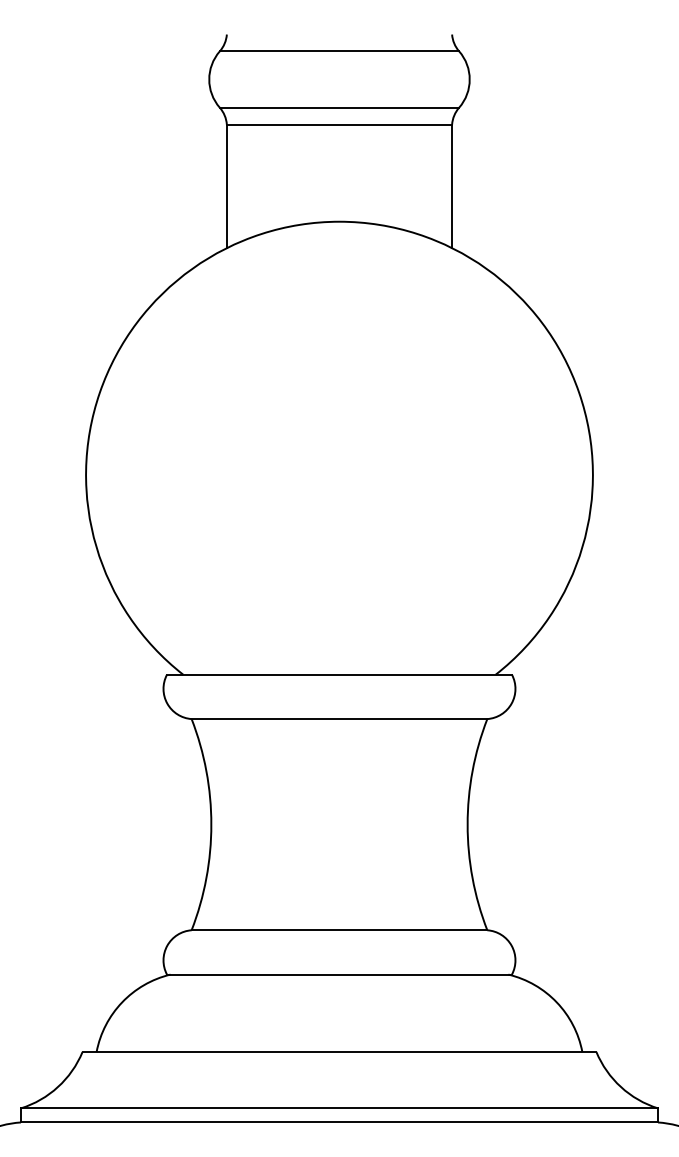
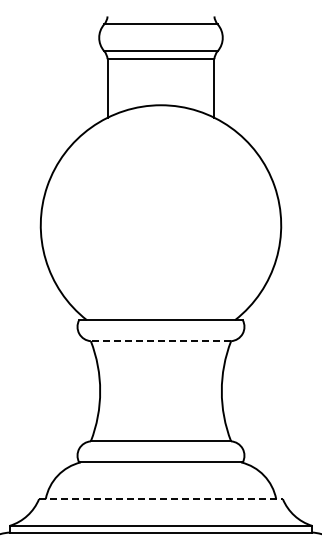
line: (338, 719) -> (160, 341), solid -> dashed
line: (340, 1052) -> (161, 499), solid -> dashed

